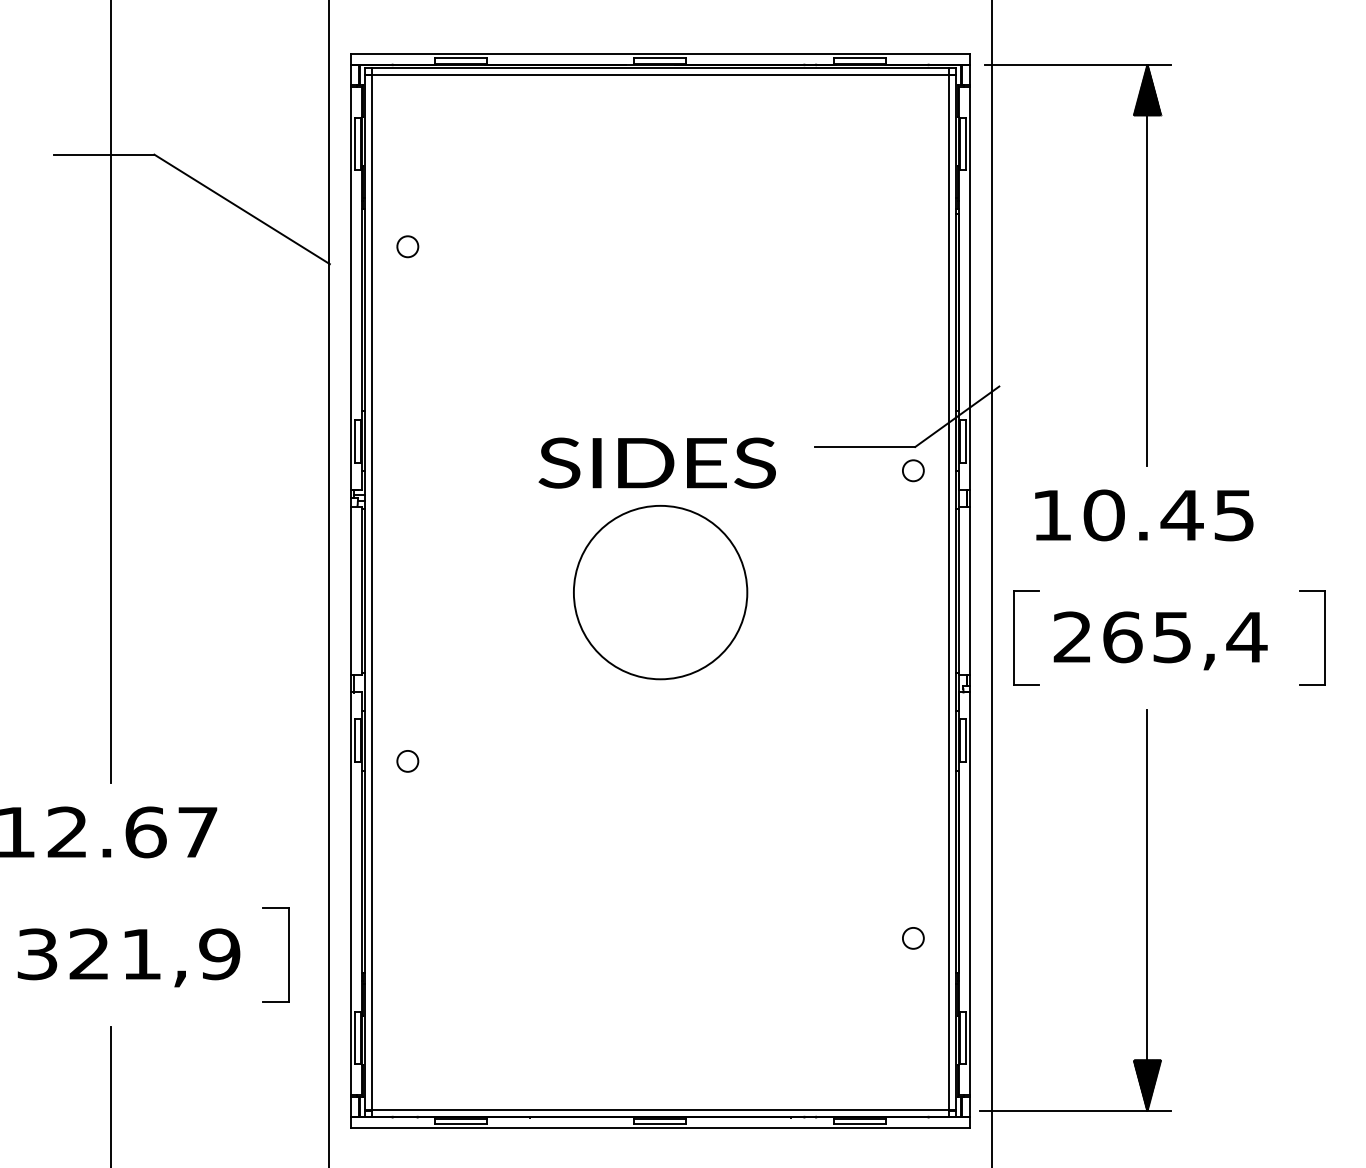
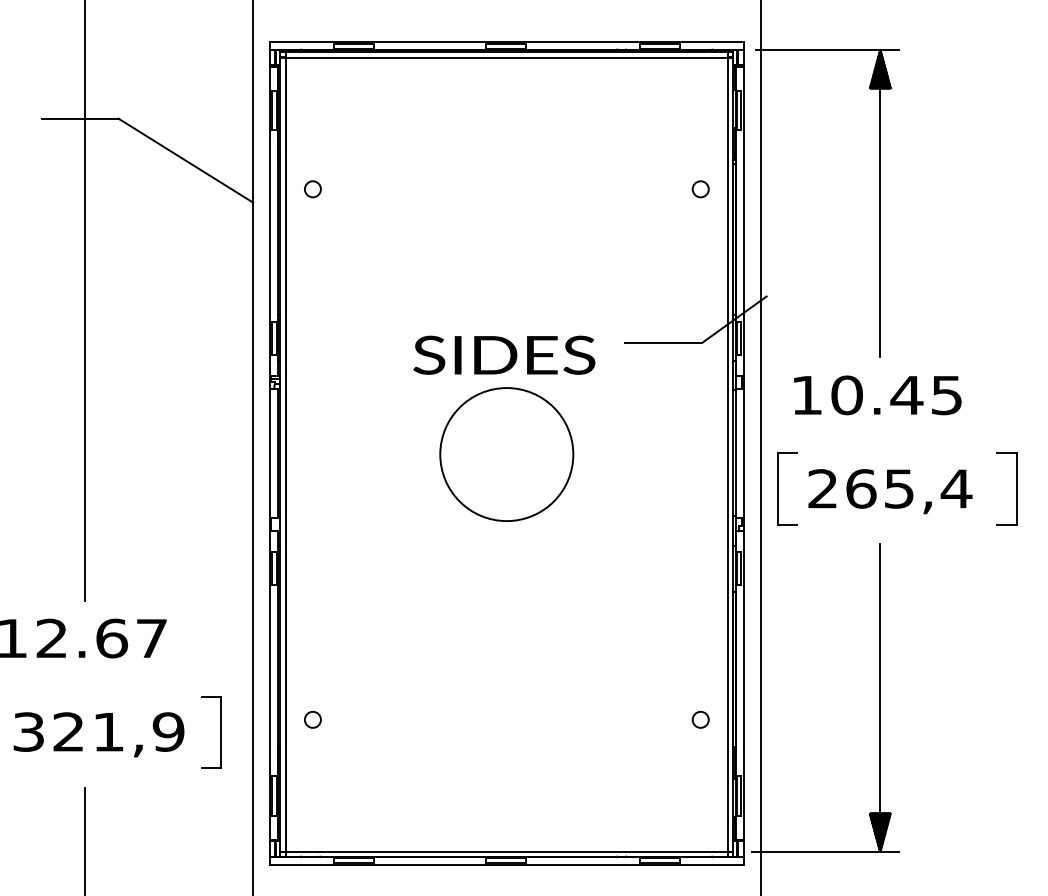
circle: (913, 470) -> (700, 189), moved
circle: (407, 761) -> (312, 719), moved

